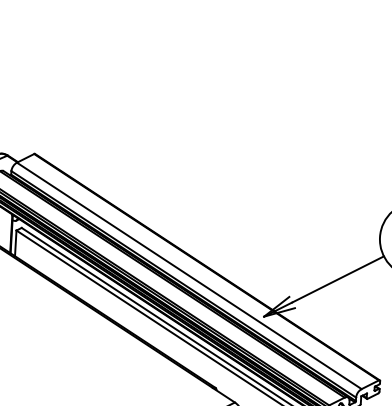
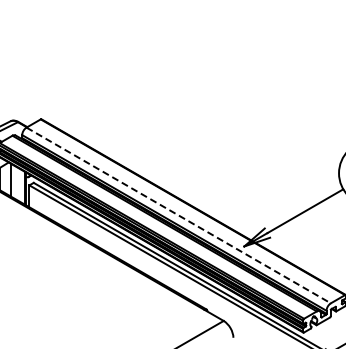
line: (189, 275) -> (178, 215), solid -> dashed

